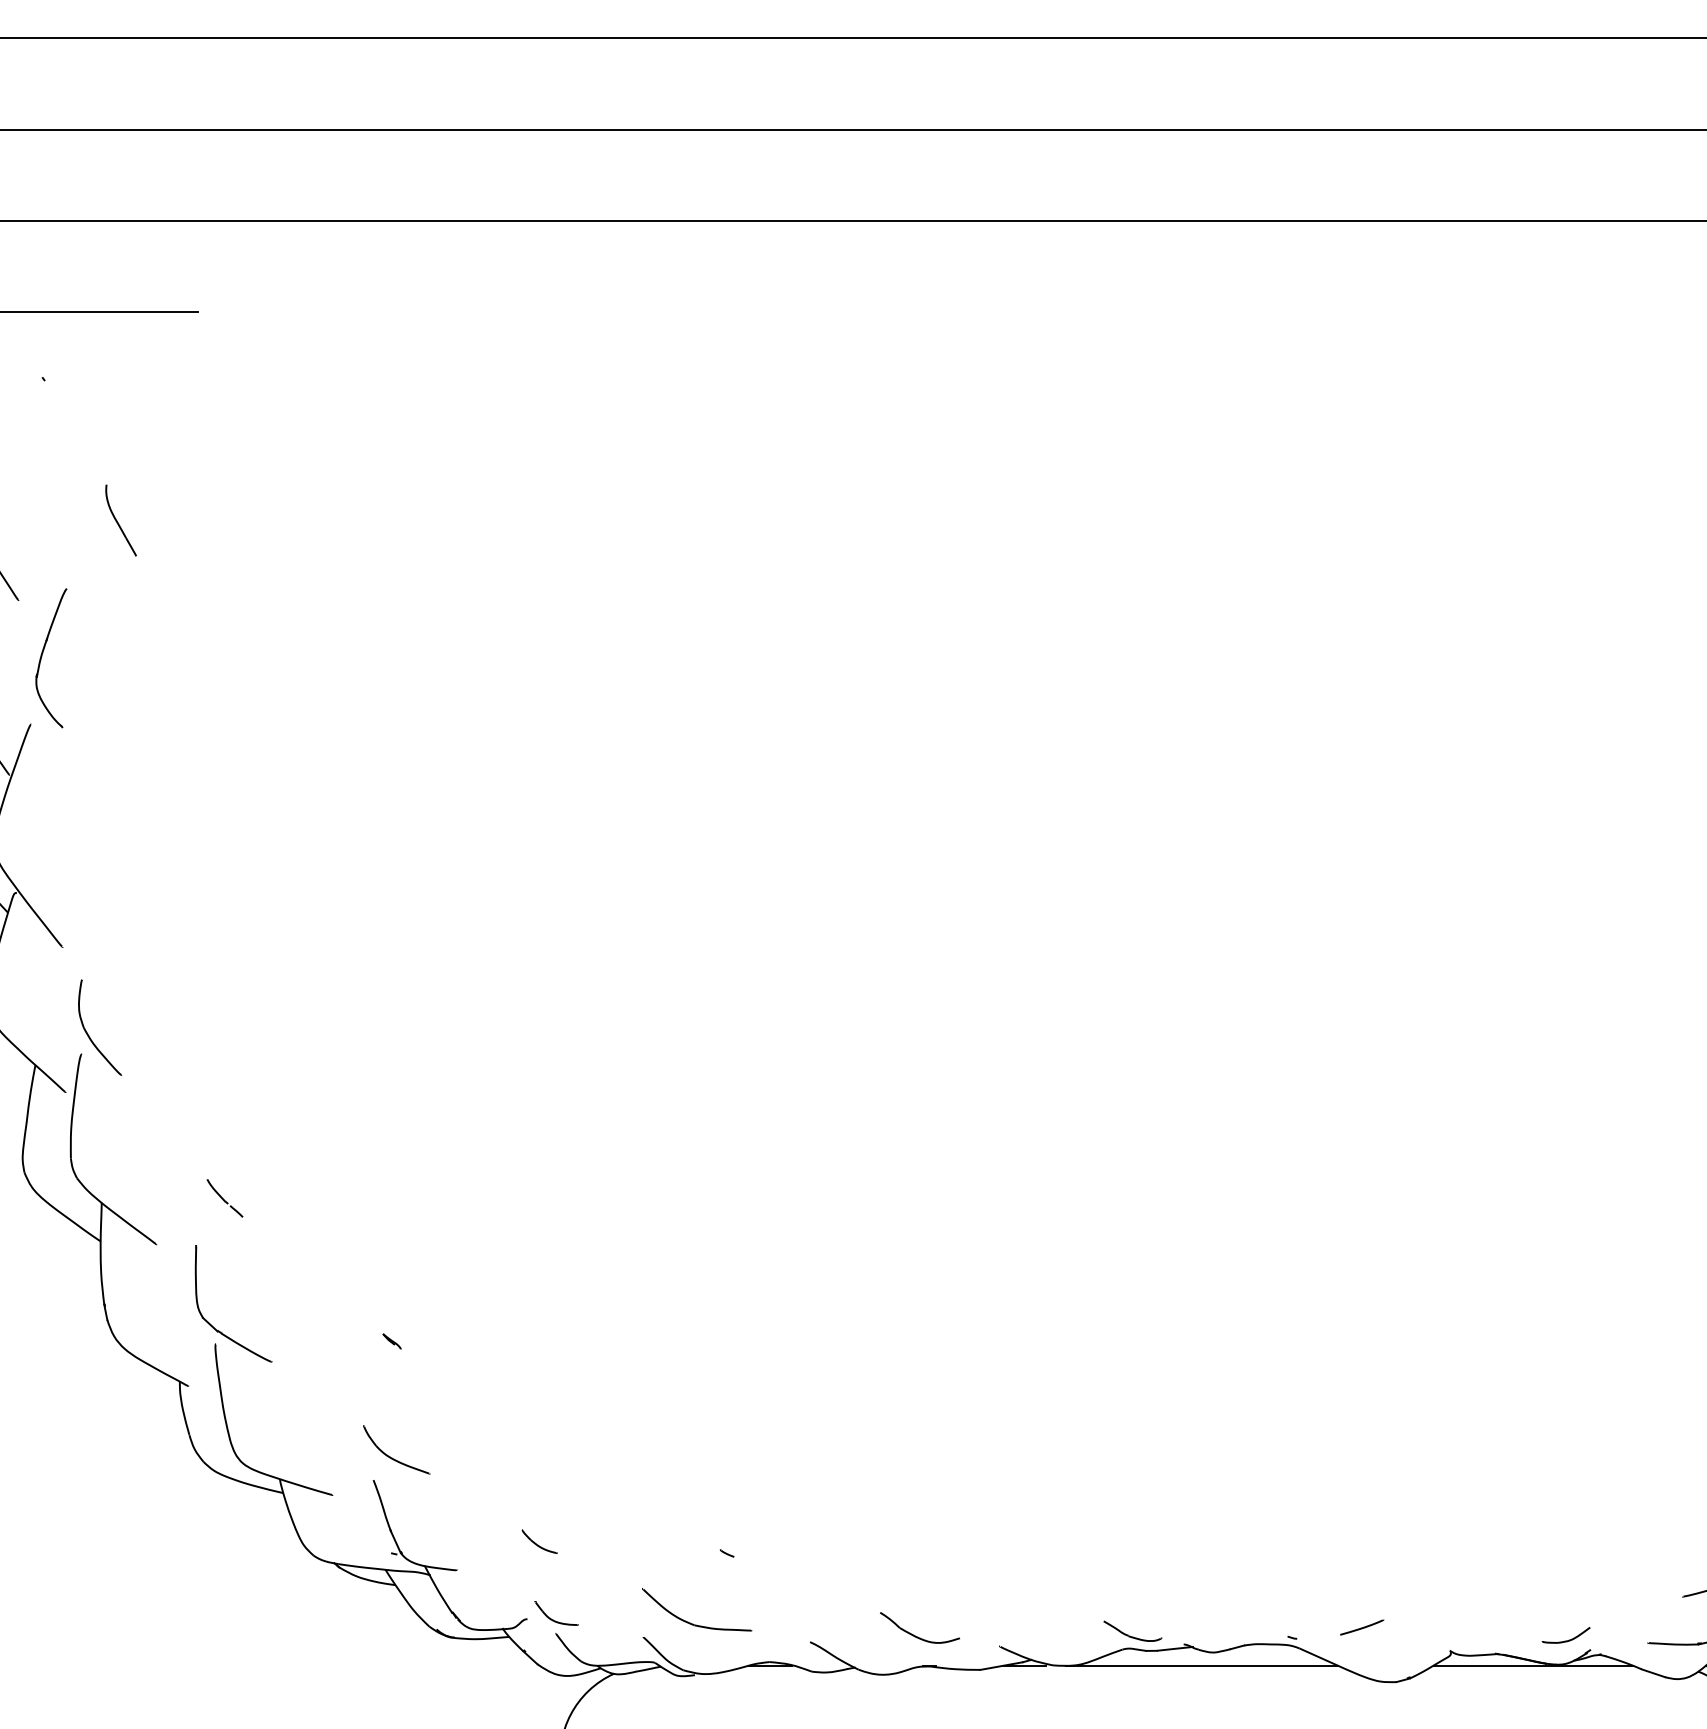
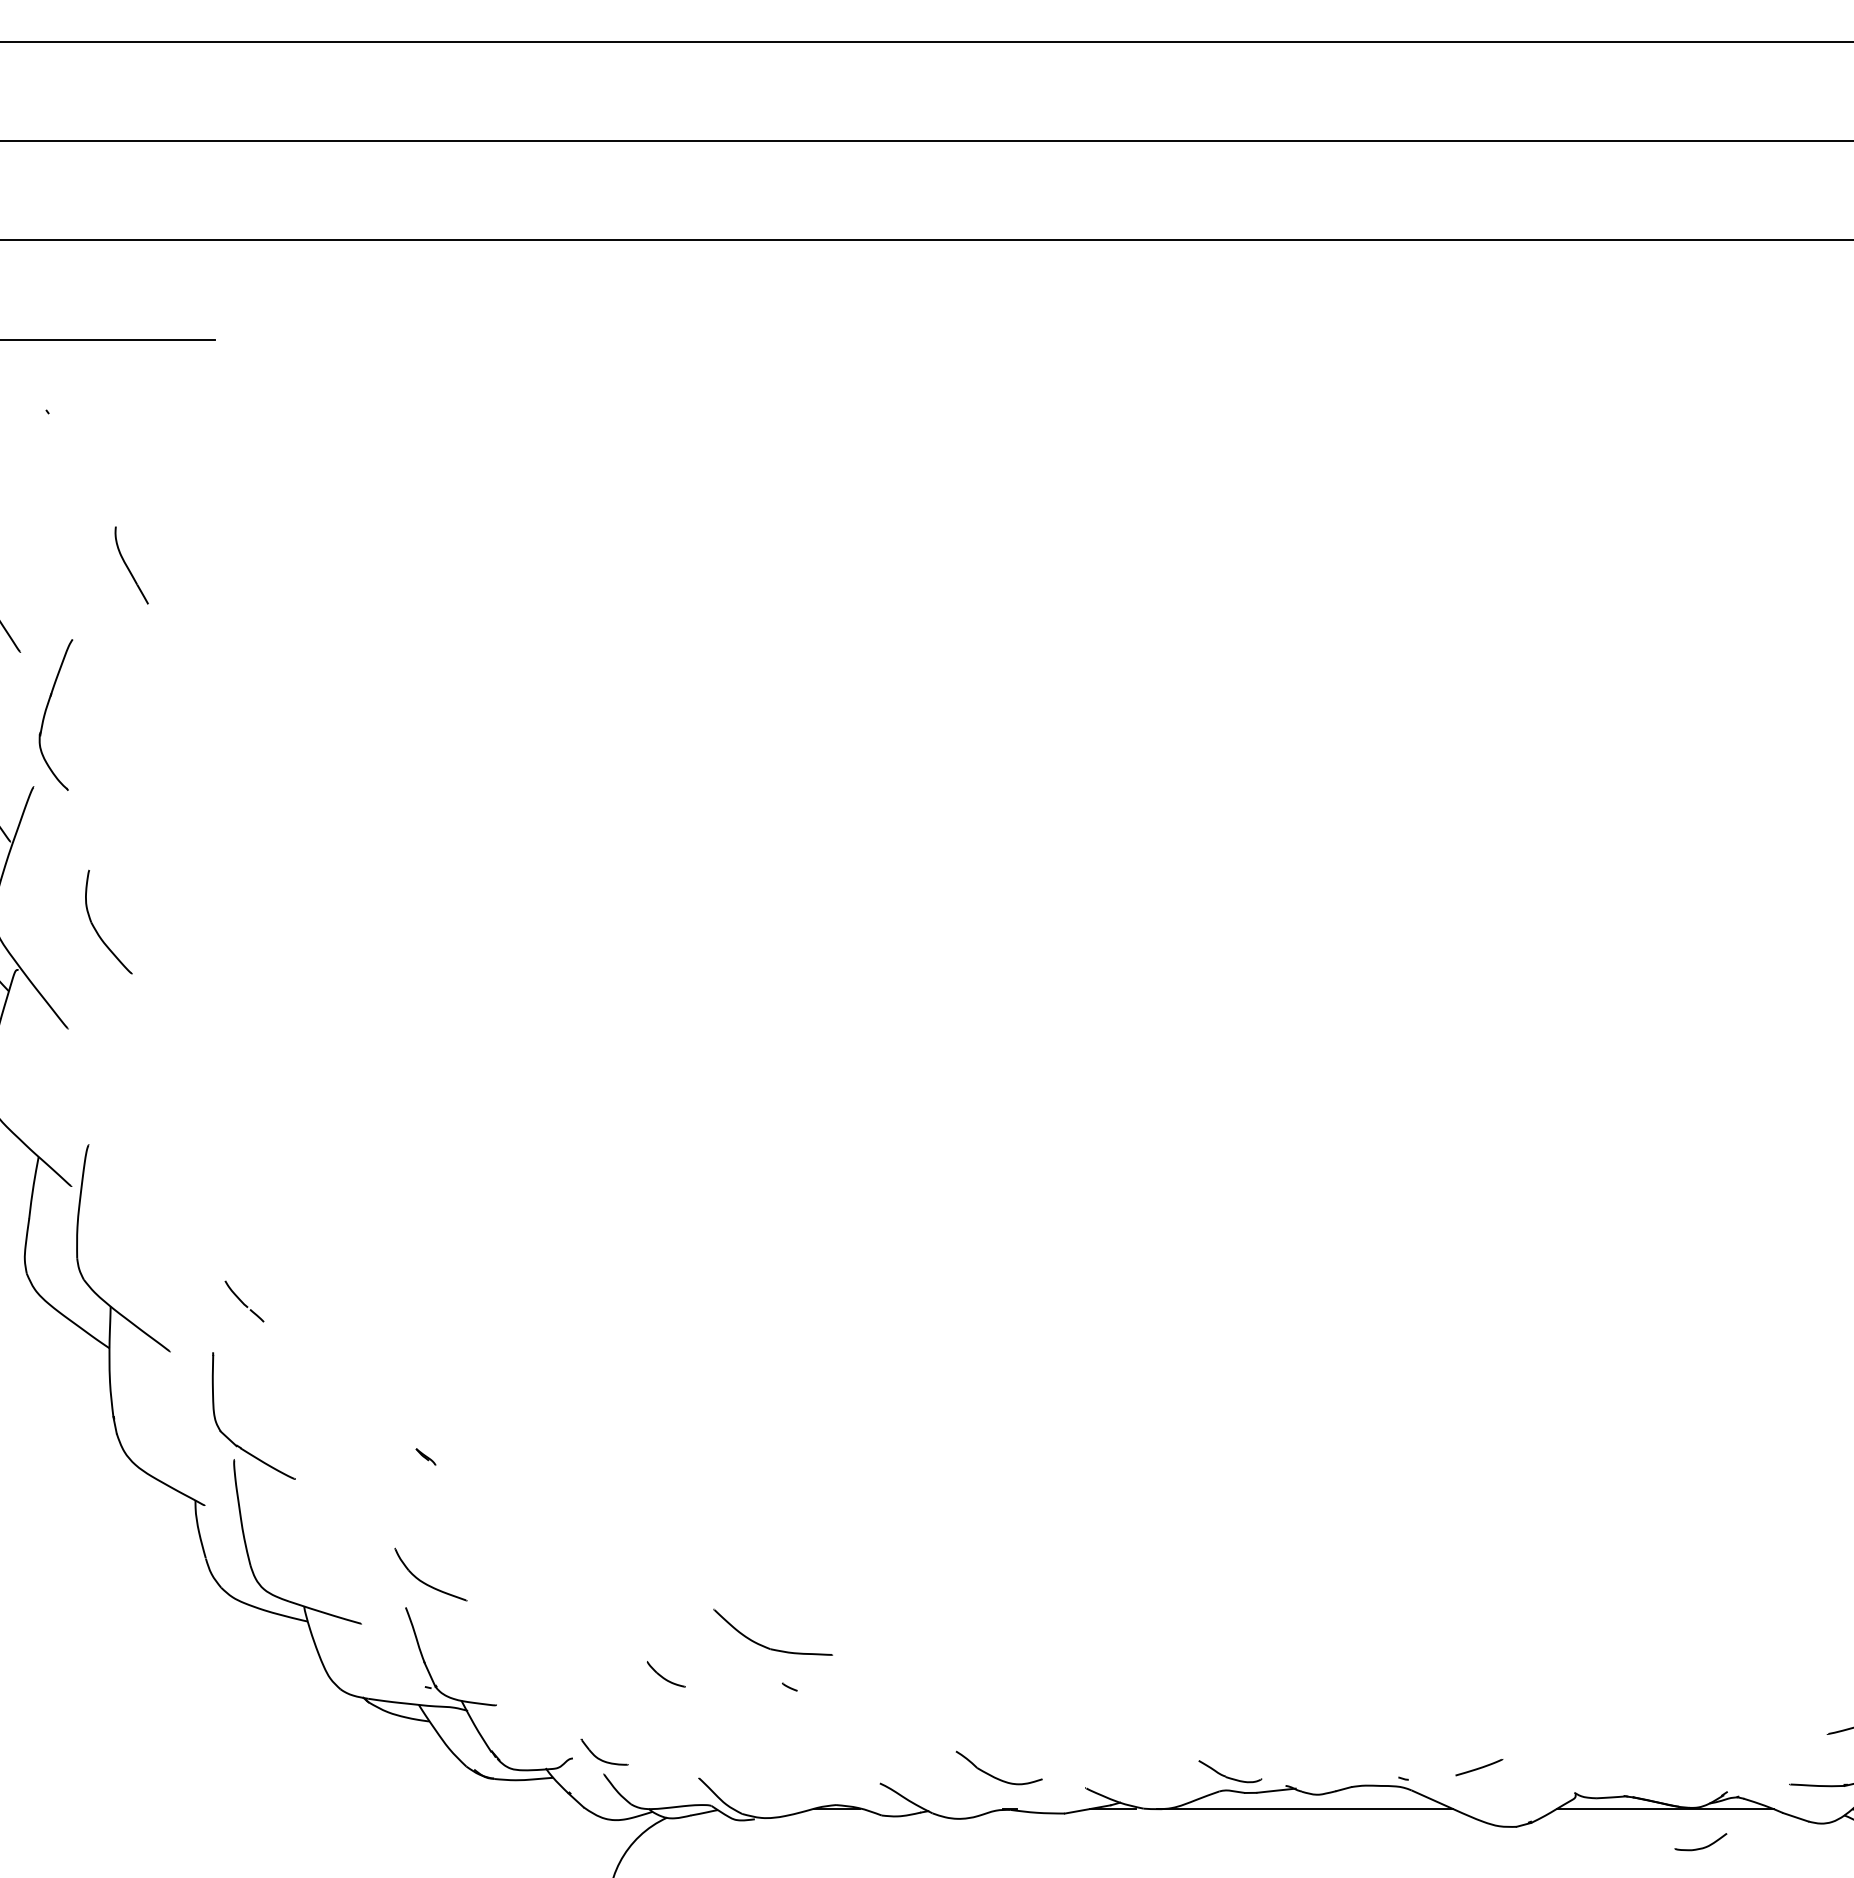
part: (87, 1032) -> (95, 927), moved
part: (539, 1541) -> (666, 1674), moved
part: (693, 1623) -> (769, 1647), moved
part: (1565, 1635) -> (1700, 1842), moved

